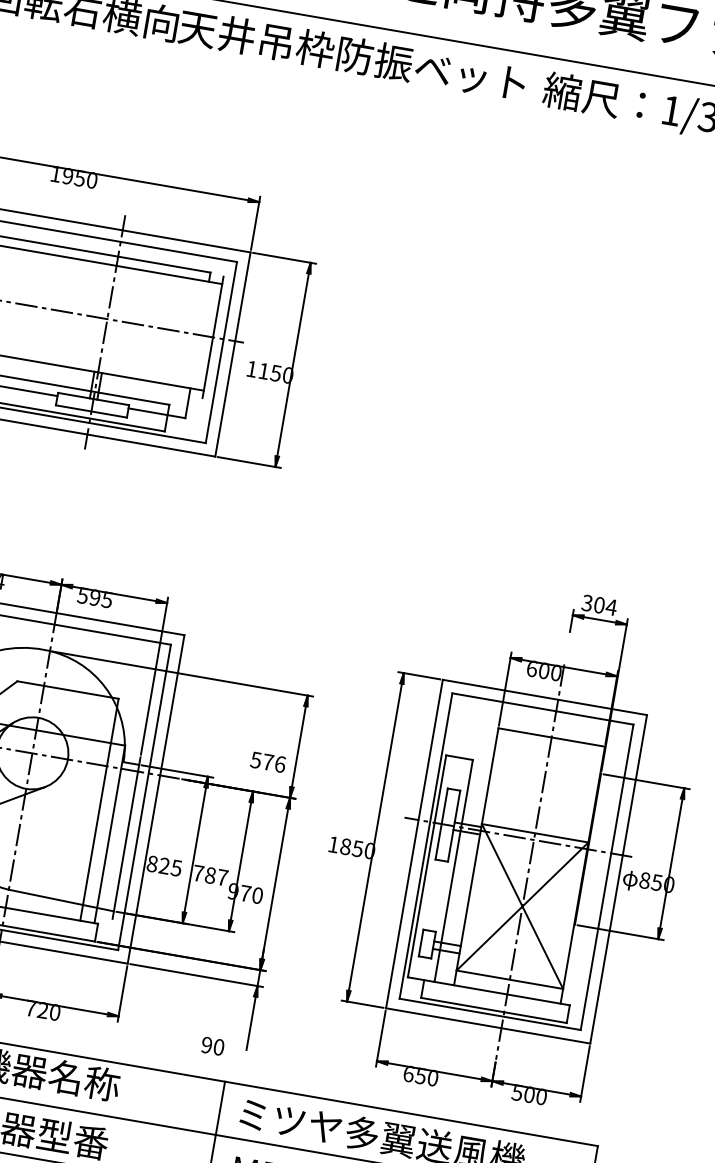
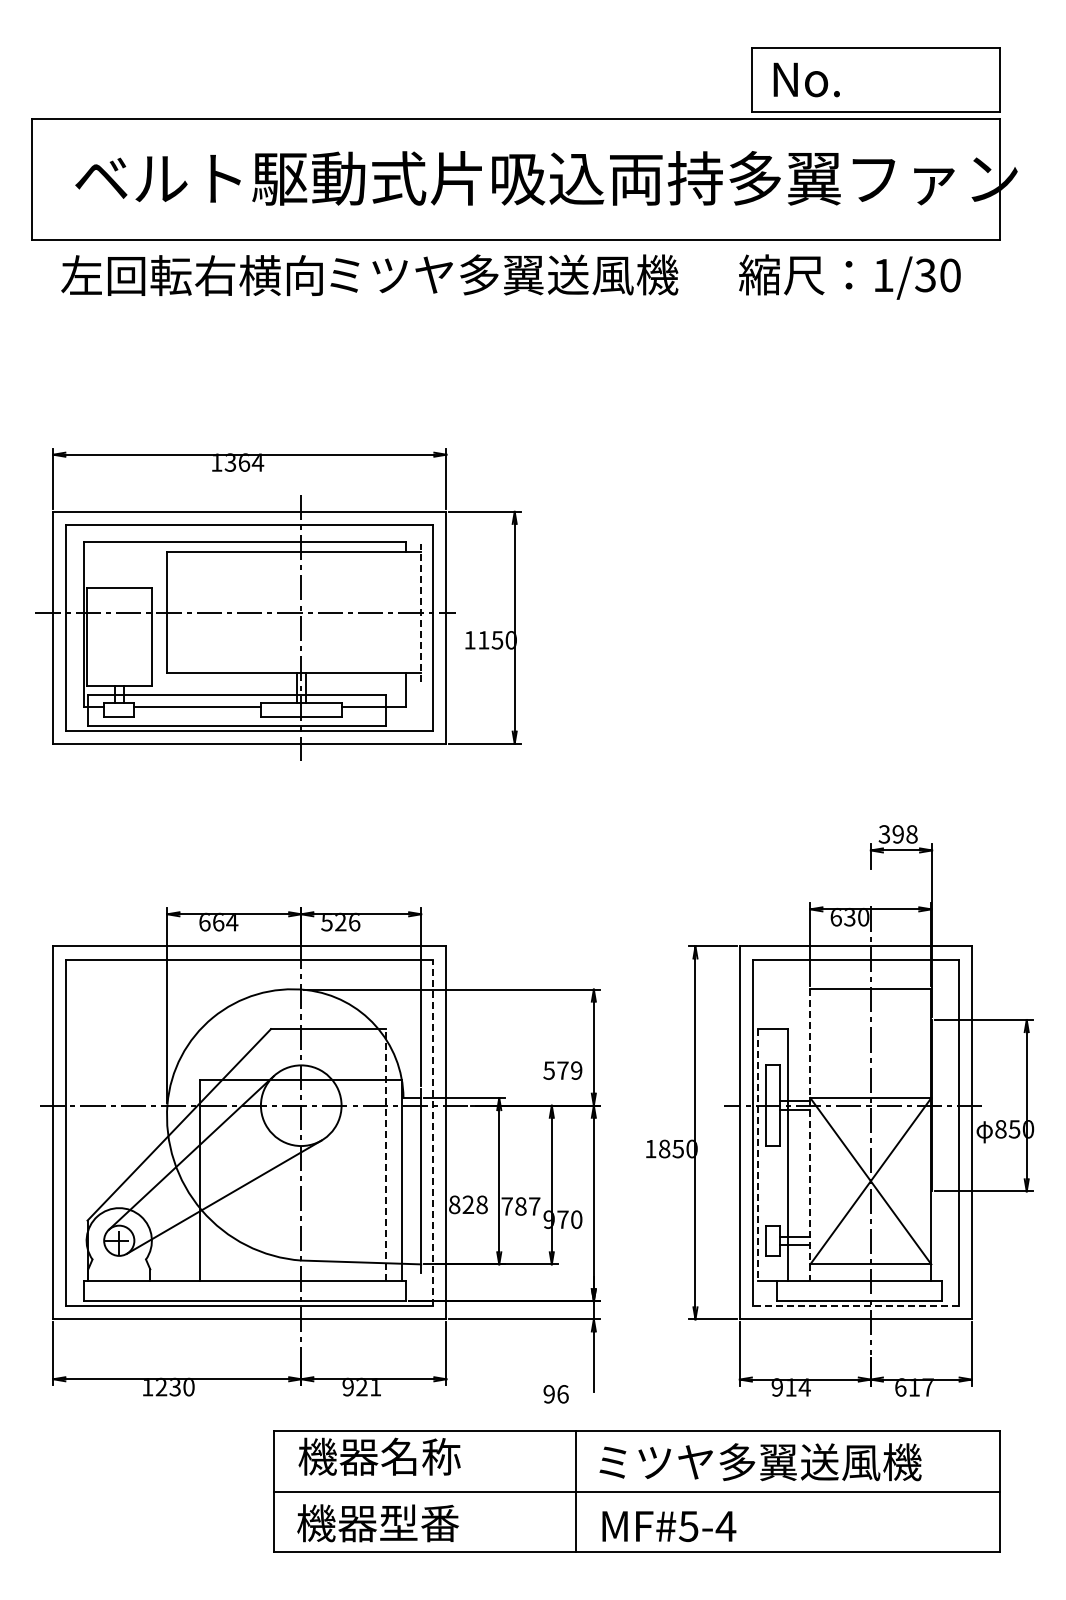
text: (352, 54) -> (521, 274), 天井吊枠防振ベット -> ミツヤ多翼送風機
text: (80, 178) -> (244, 462), 1950 -> 1364
line: (213, 337) -> (421, 612), solid -> dashed
text: (101, 598) -> (347, 921), 595 -> 526
text: (605, 606) -> (905, 834), 304 -> 398
text: (543, 671) -> (849, 918), 600 -> 630
text: (280, 764) -> (576, 1070), 576 -> 579
line: (144, 797) -> (433, 1132), solid -> dashed
line: (99, 809) -> (385, 1154), solid -> dashed
line: (476, 857) -> (810, 1135), solid -> dashed
line: (426, 866) -> (757, 1155), solid -> dashed
text: (176, 867) -> (481, 1204), 825 -> 828
text: (42, 1009) -> (361, 1386), 720 -> 921
line: (489, 1014) -> (855, 1306), solid -> dashed
text: (218, 1047) -> (562, 1394), 90 -> 96
text: (420, 1075) -> (790, 1387), 650 -> 914
text: (528, 1094) -> (913, 1387), 500 -> 617

